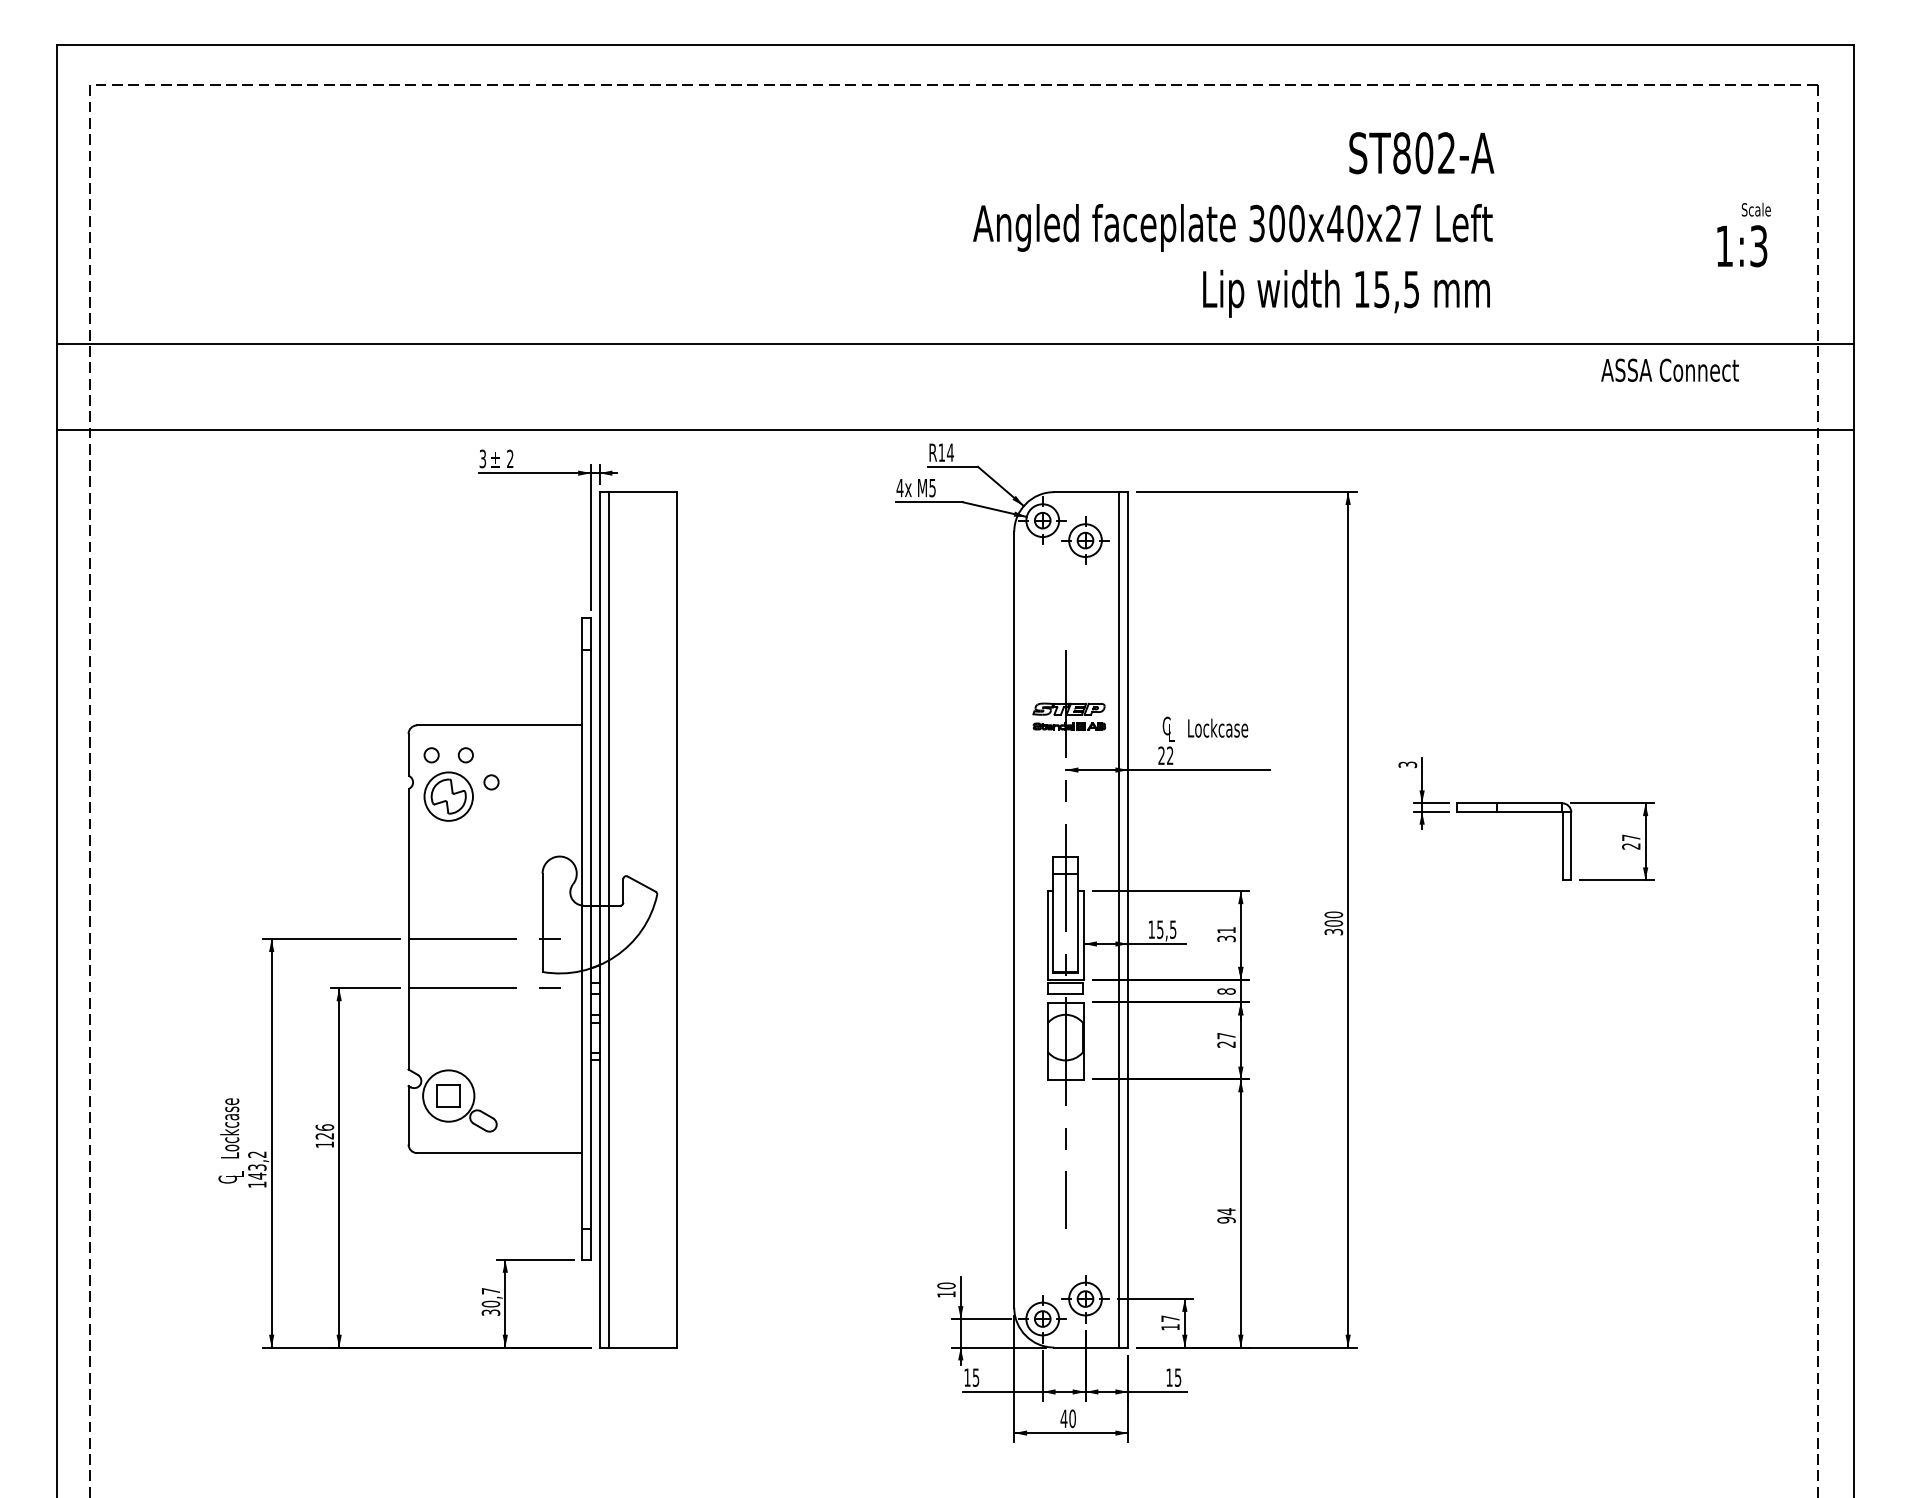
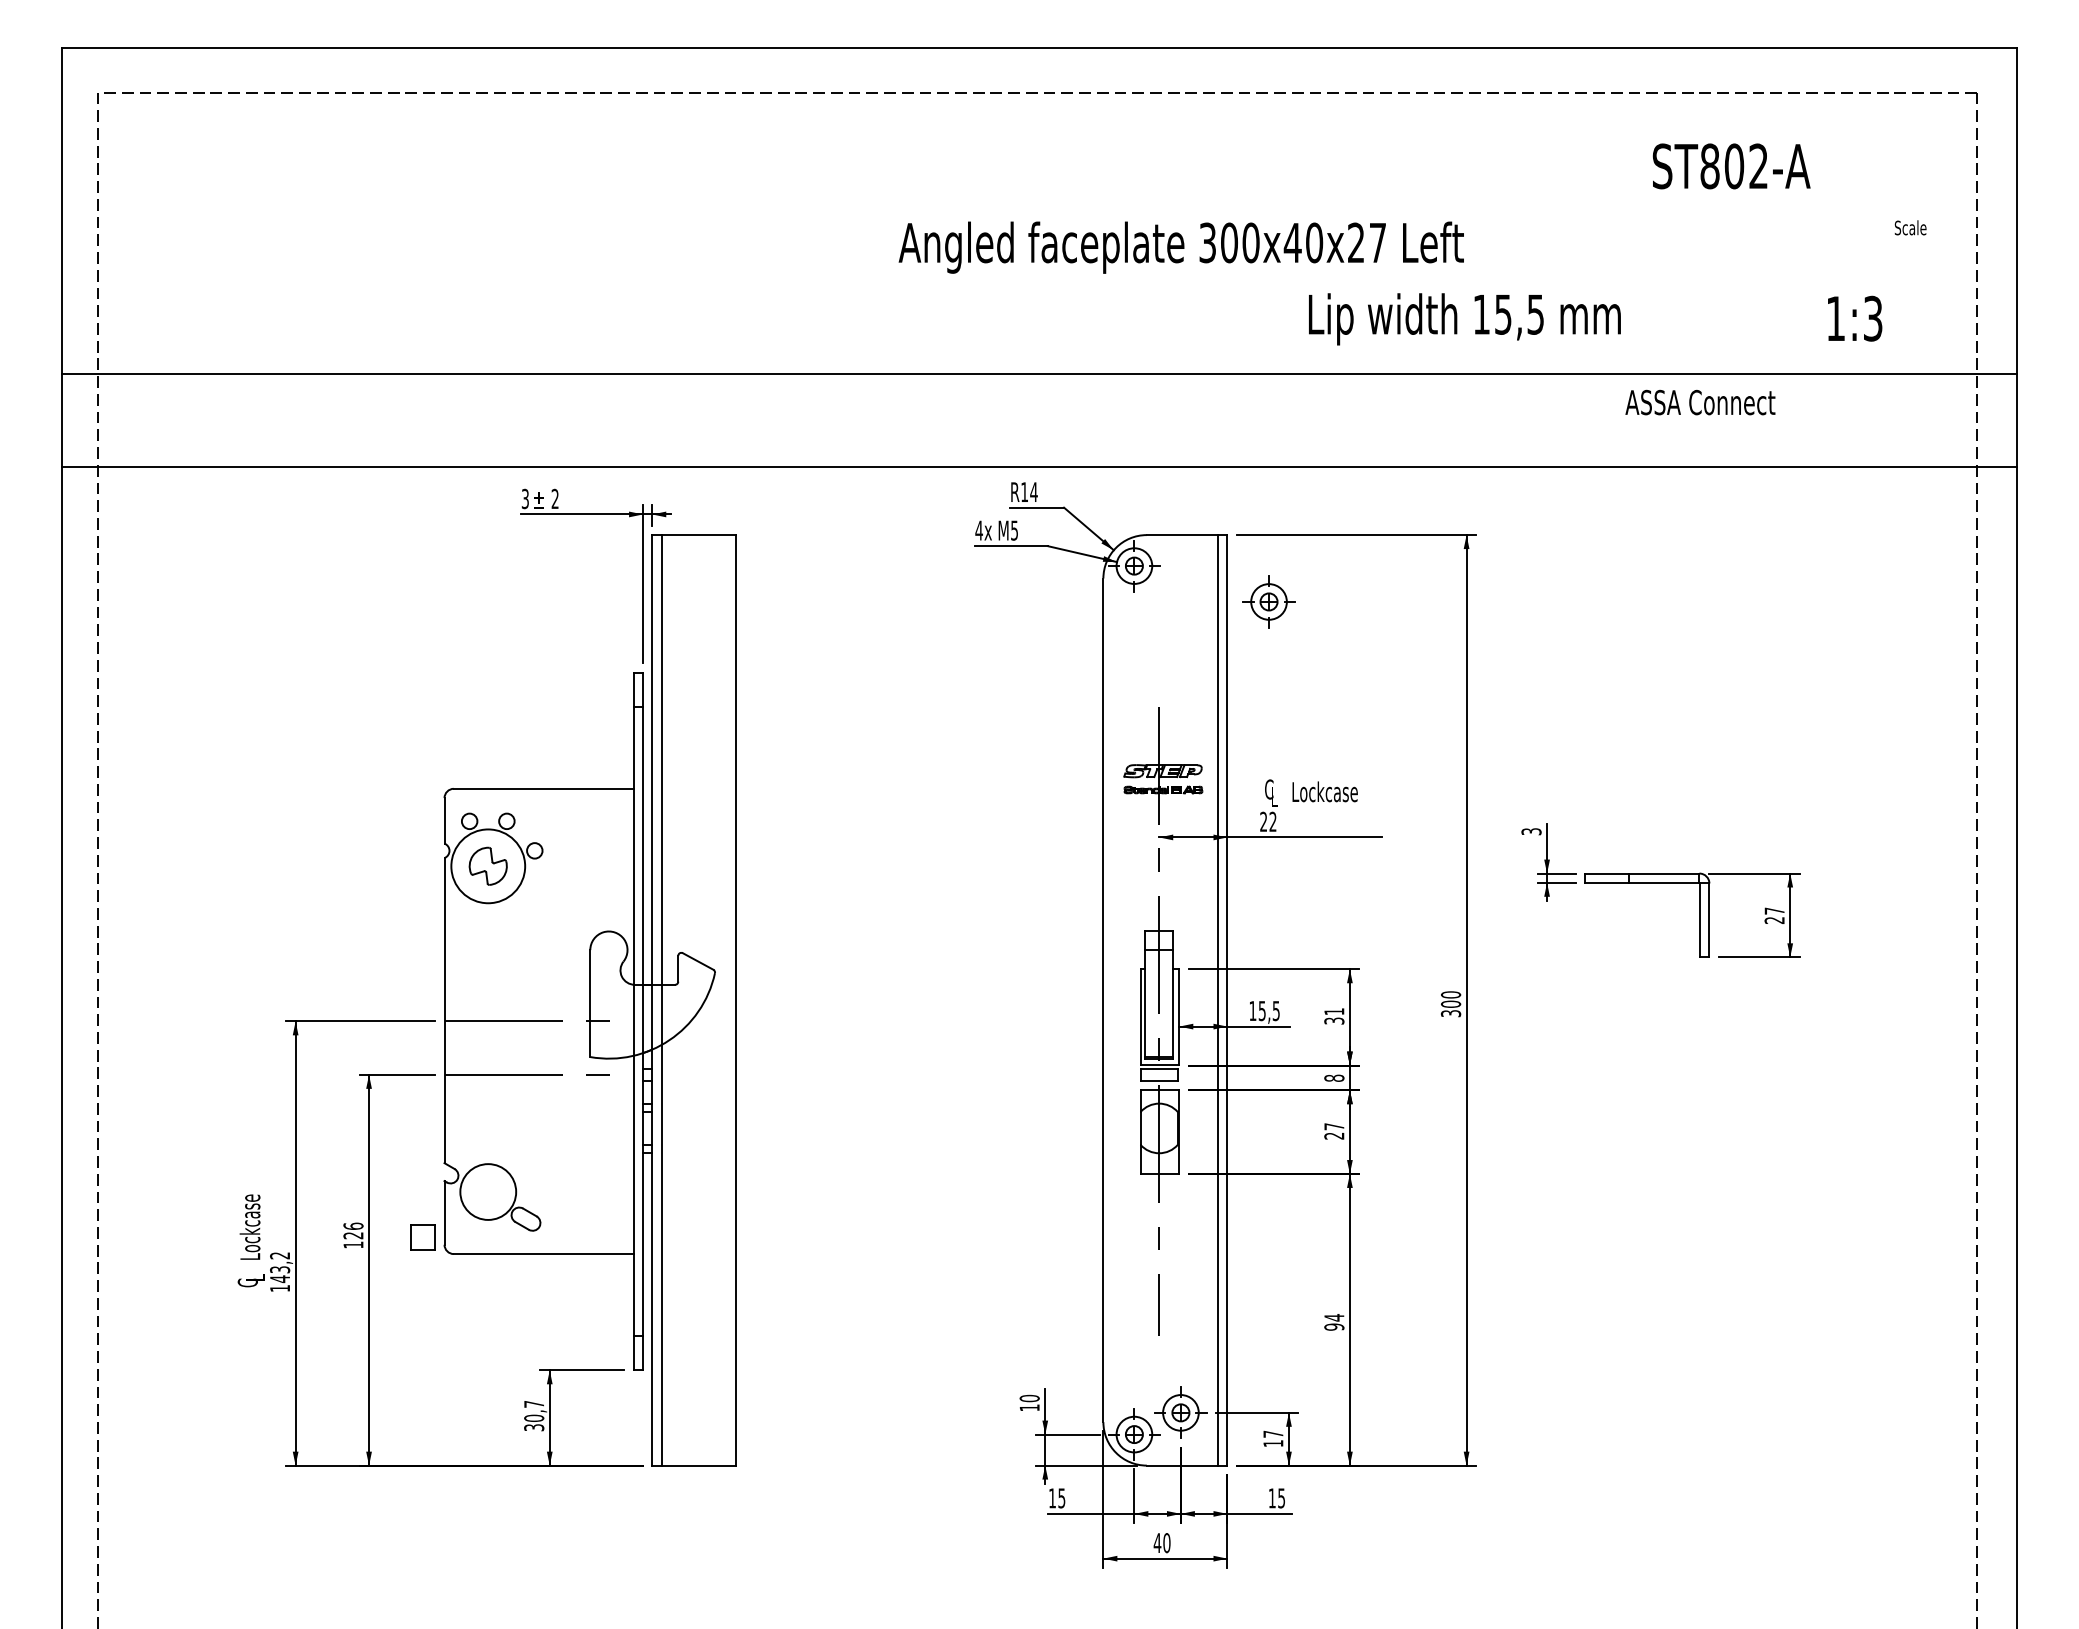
text: (1421, 153) -> (1731, 166), moved
text: (1232, 227) -> (1180, 247), moved
text: (1742, 246) -> (1855, 319), moved
text: (1669, 369) -> (1699, 401), moved
part: (1085, 540) -> (1269, 601), moved
circle: (448, 796) -> (487, 866), size x1.4
part: (448, 1095) -> (422, 1237), moved

